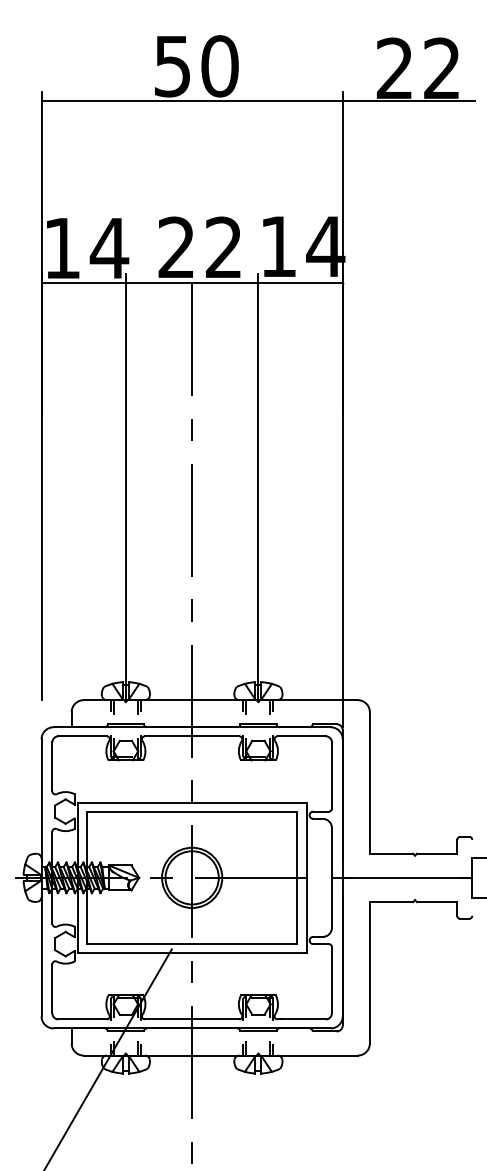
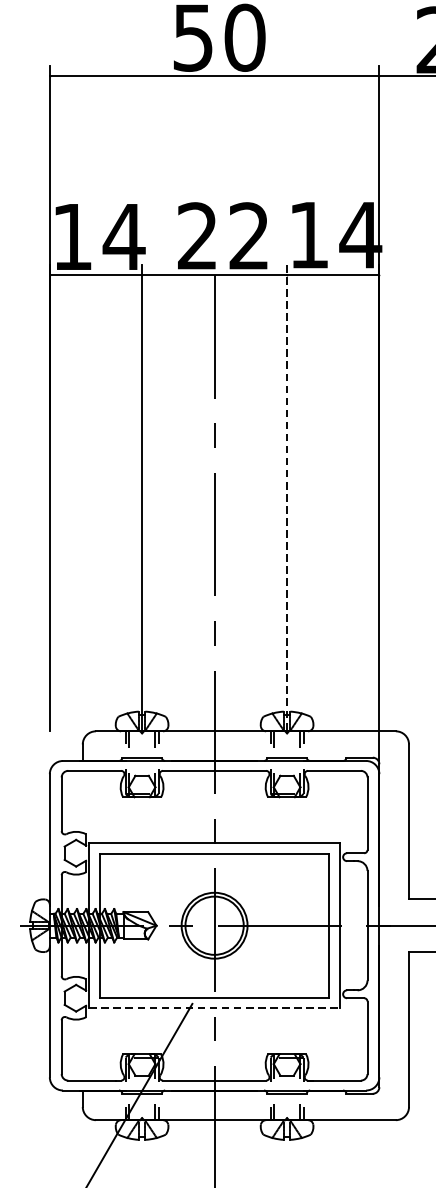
line: (258, 487) -> (287, 498), solid -> dashed
line: (192, 953) -> (214, 1008), solid -> dashed

